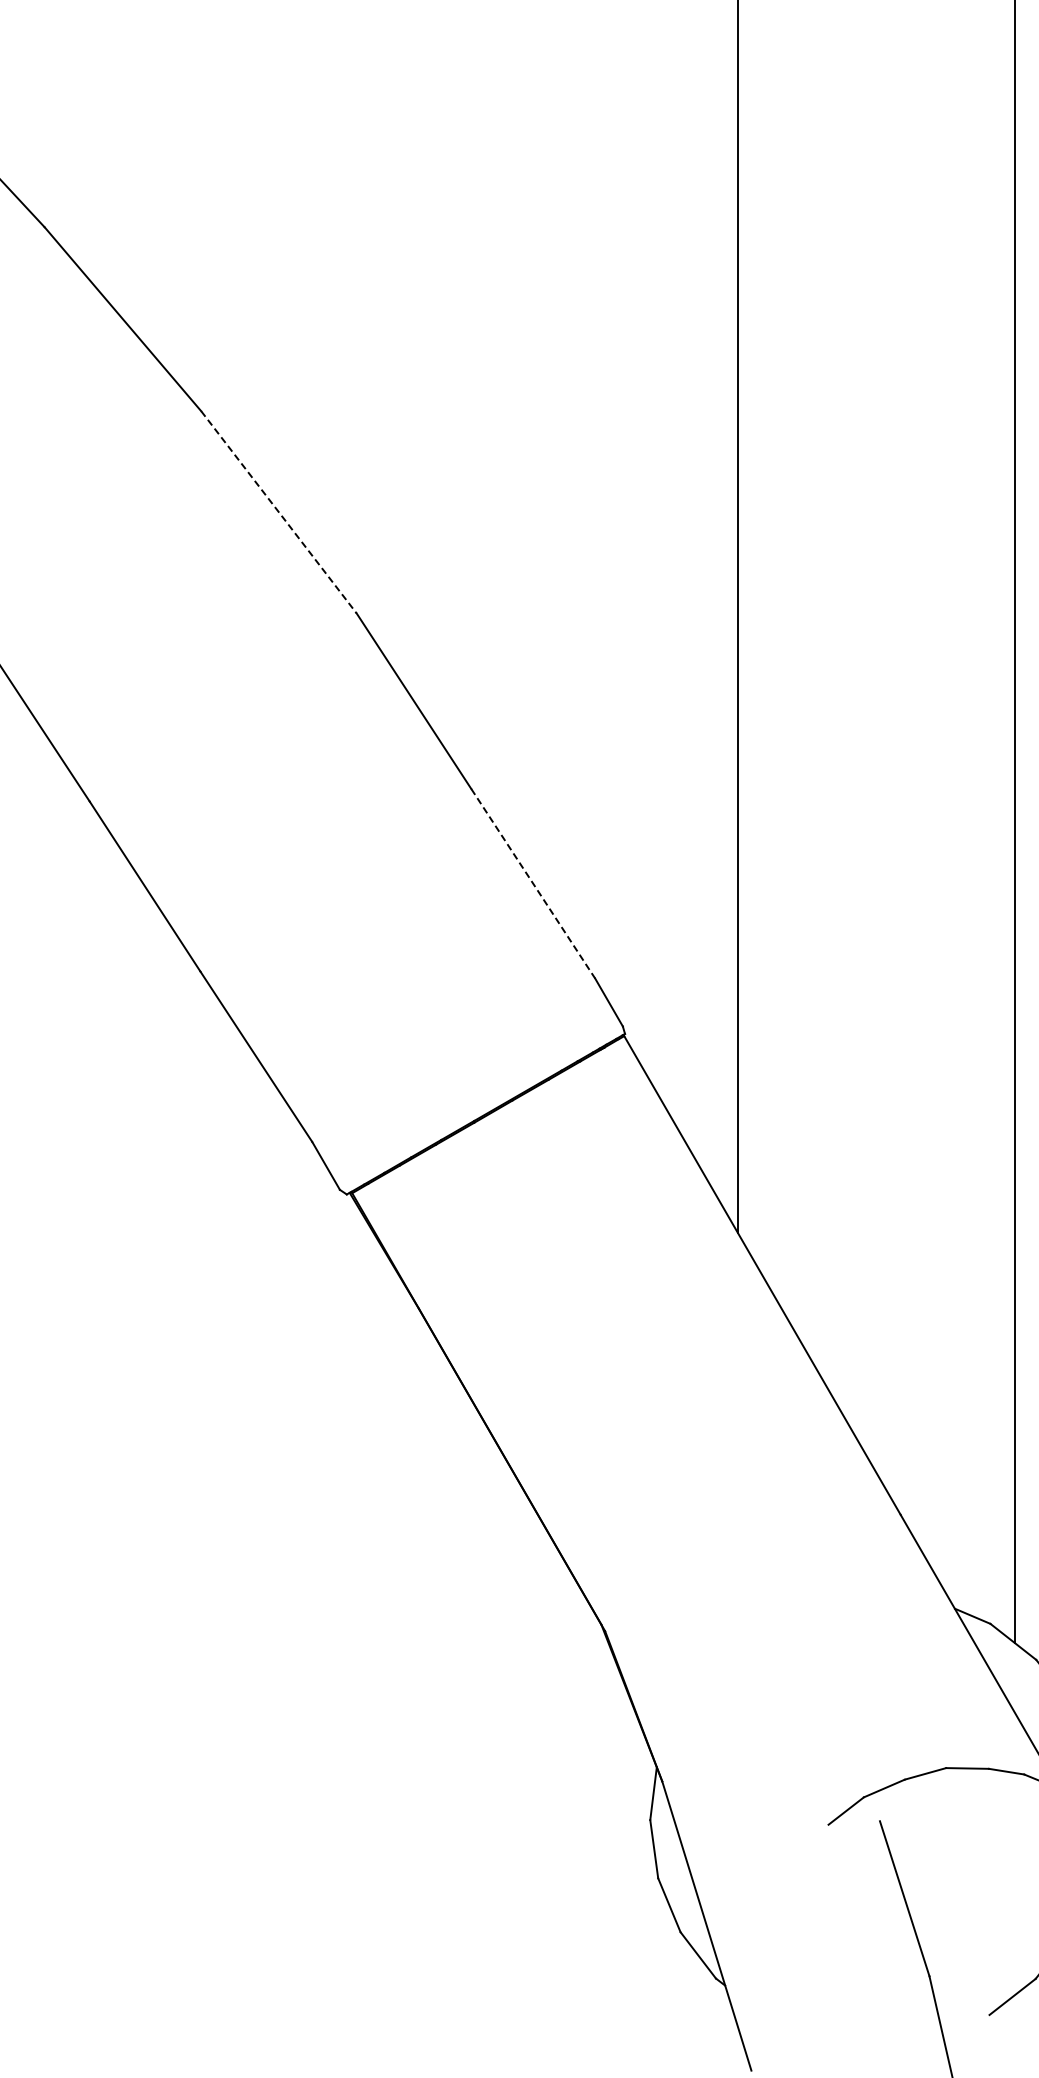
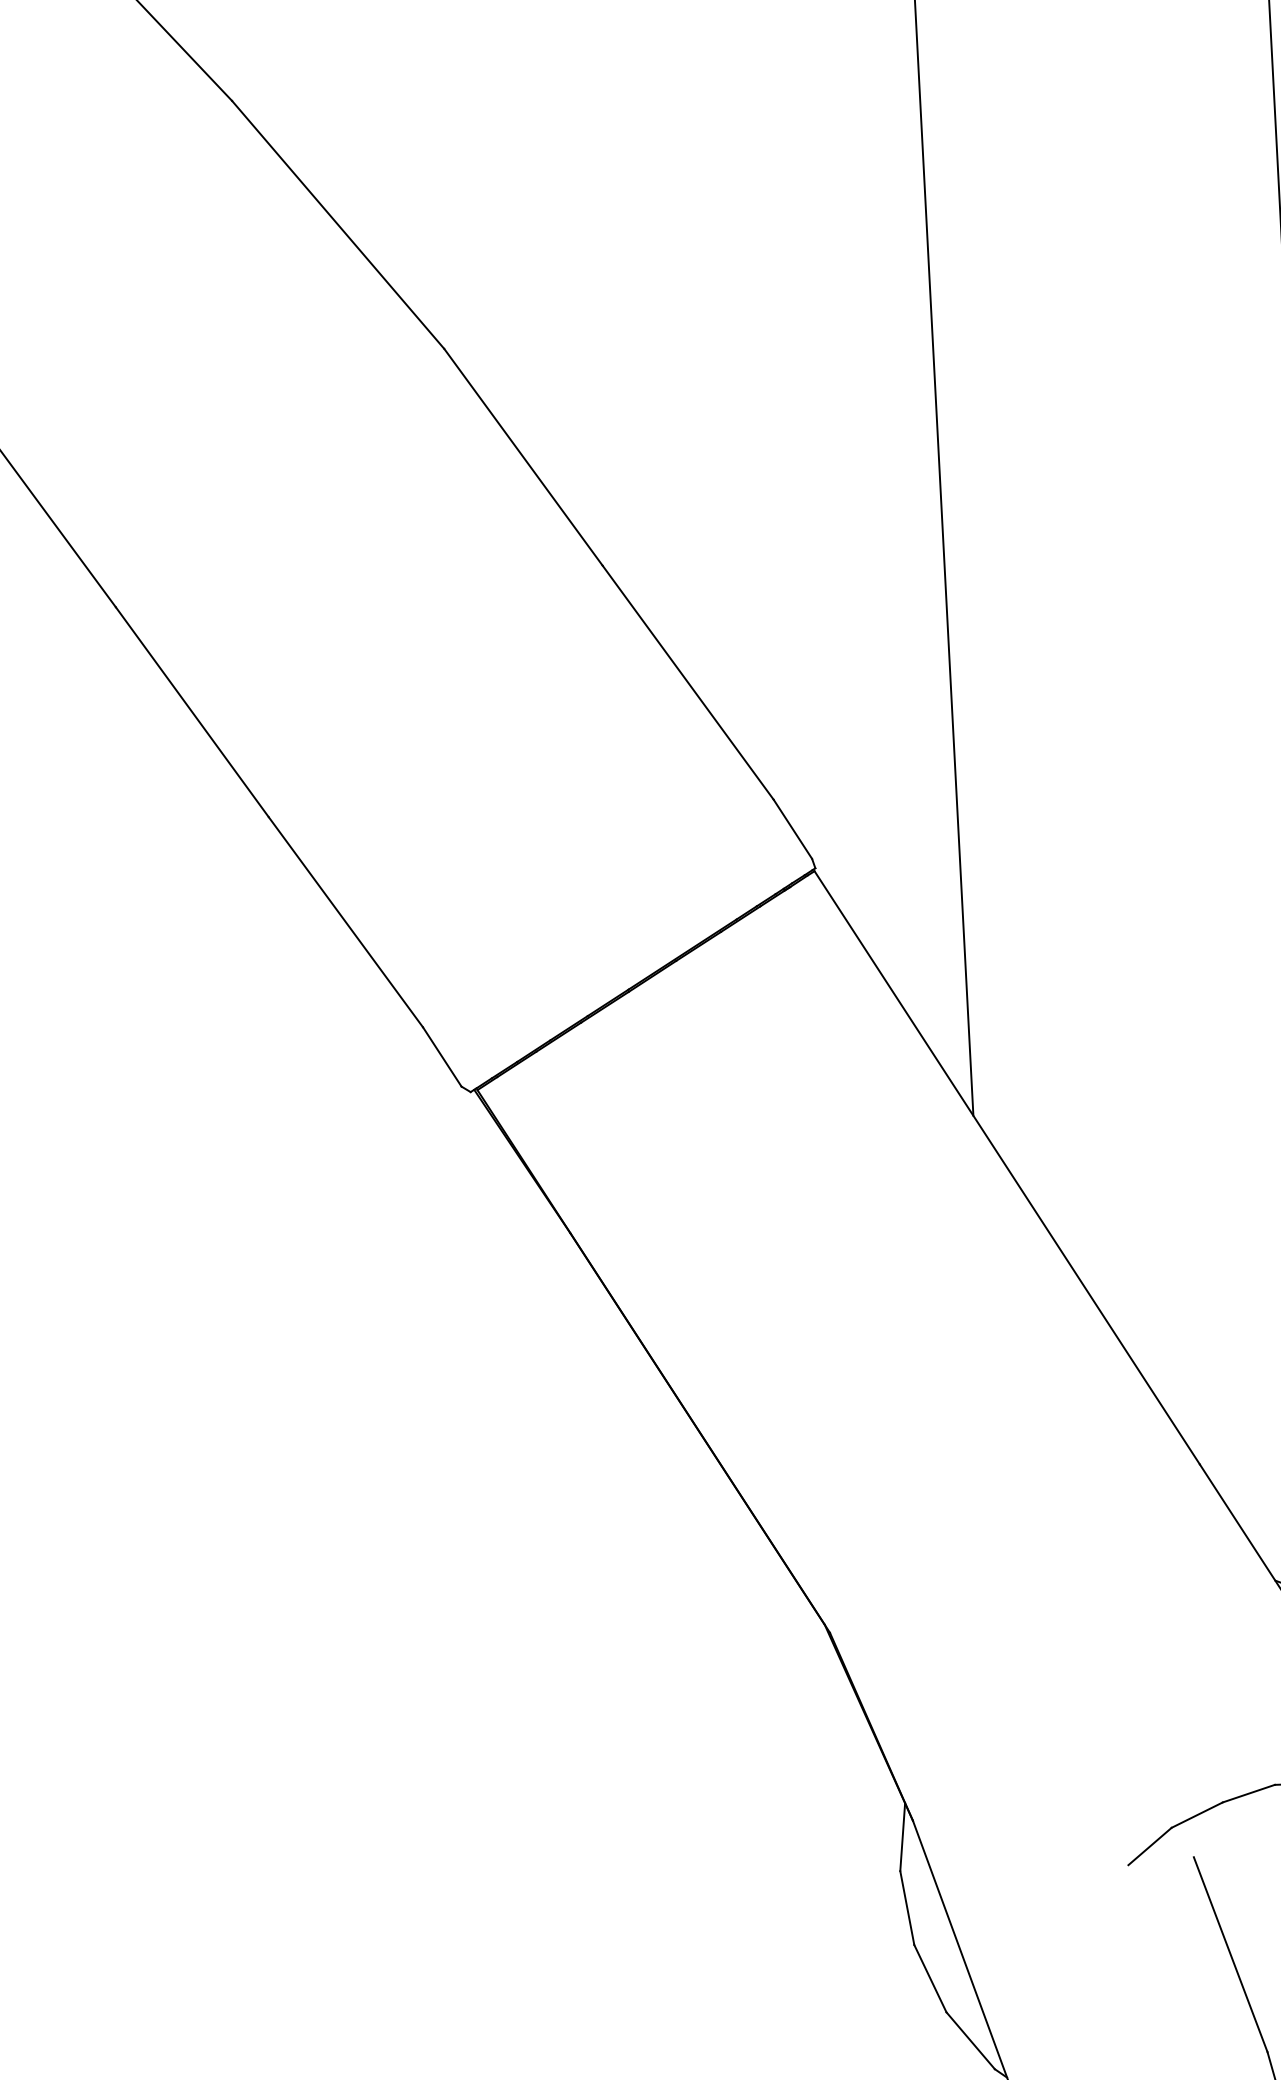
line: (278, 512) -> (337, 225), dashed -> solid
line: (533, 884) -> (688, 683), dashed -> solid

